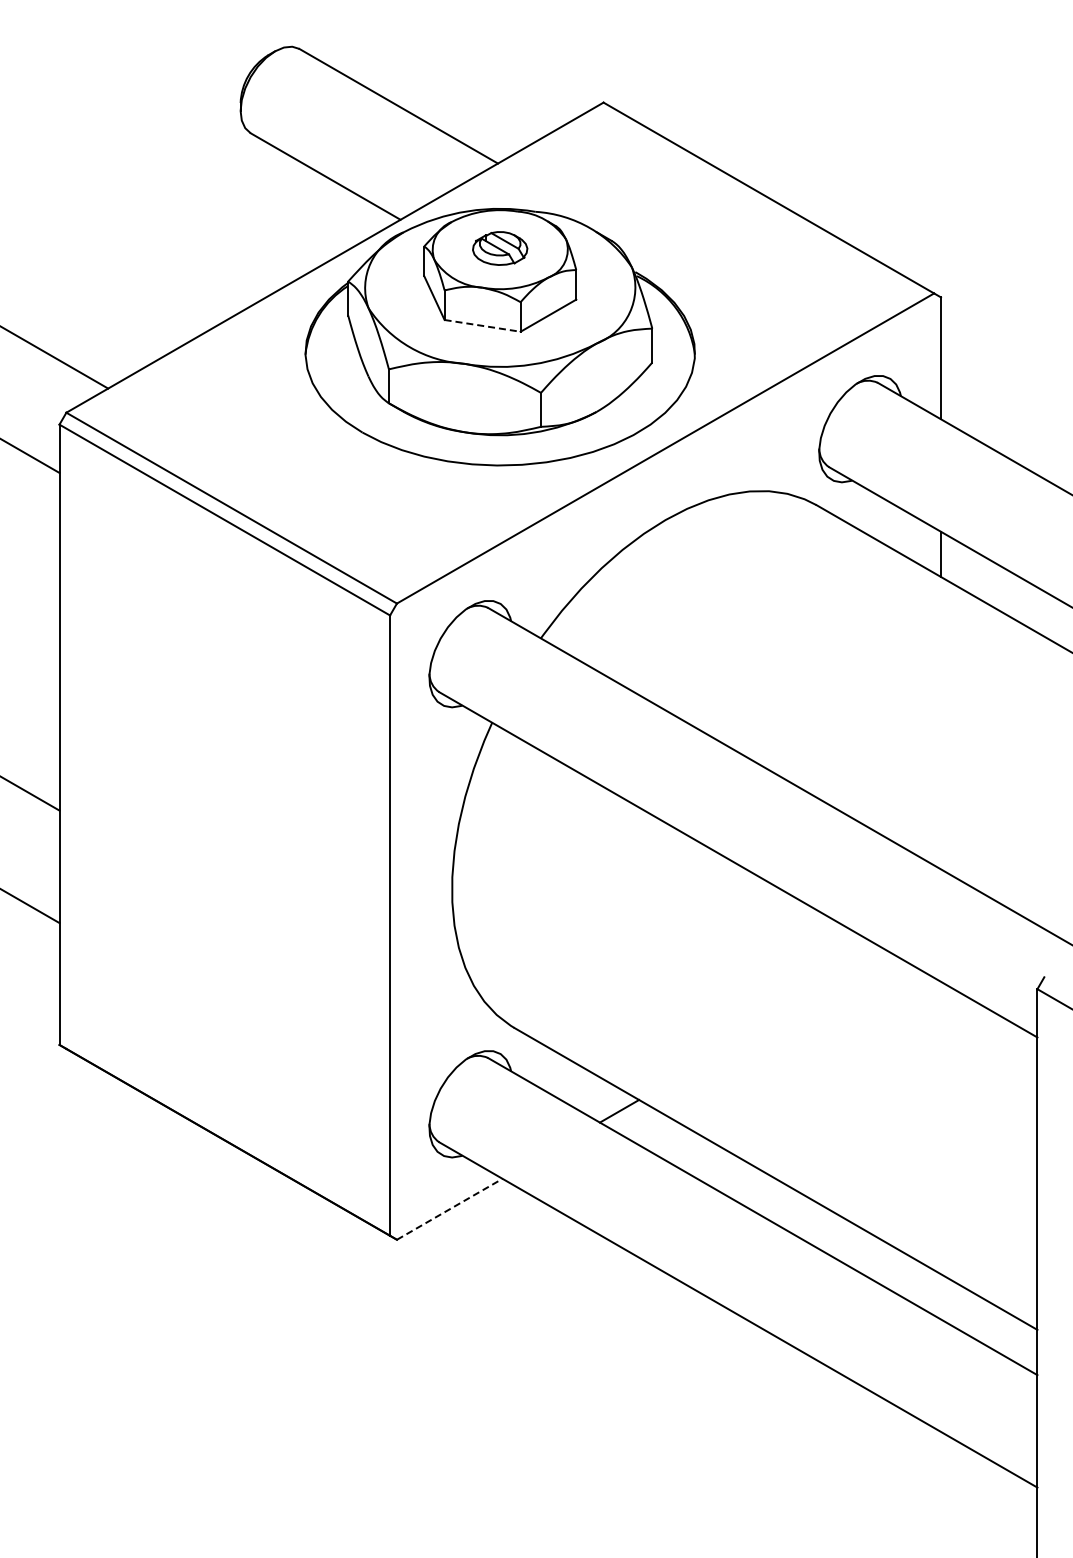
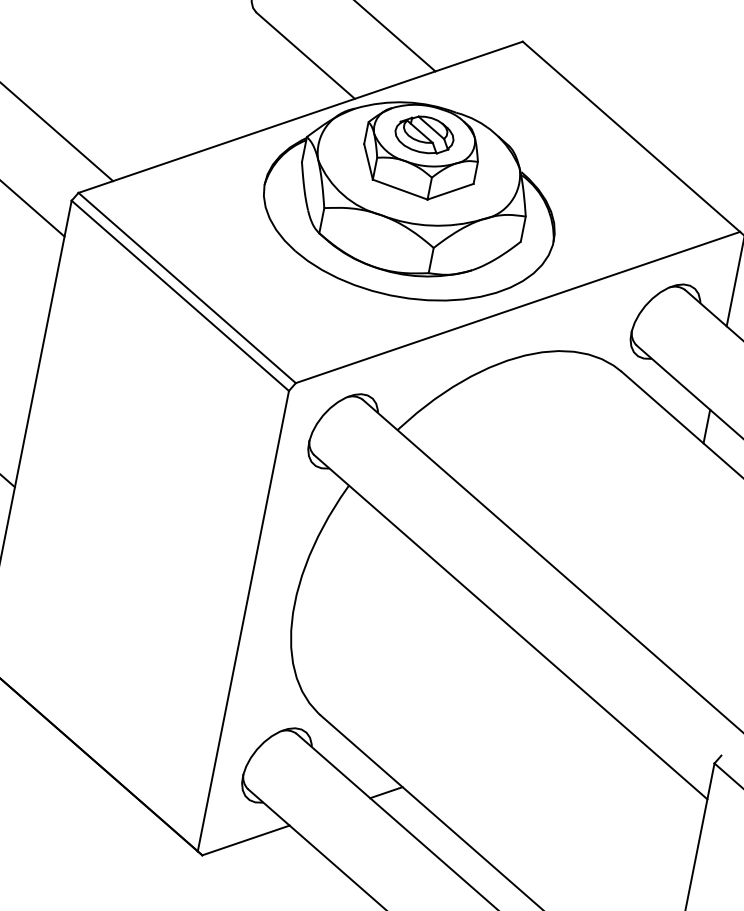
part: (499, 248) -> (424, 134), size x1.43
line: (483, 325) -> (400, 189), dashed -> solid
line: (449, 1209) -> (245, 840), dashed -> solid

